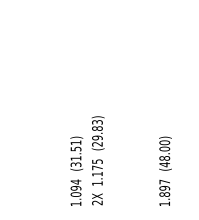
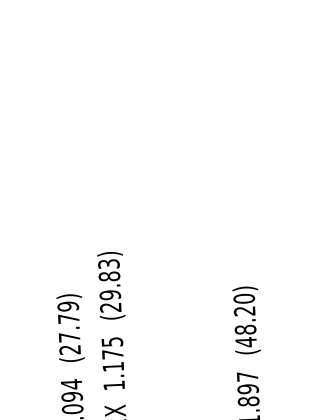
text: (164, 148) -> (244, 310), (48.00) -> (48.20)
text: (75, 153) -> (68, 327), (31.51) -> (27.79)

